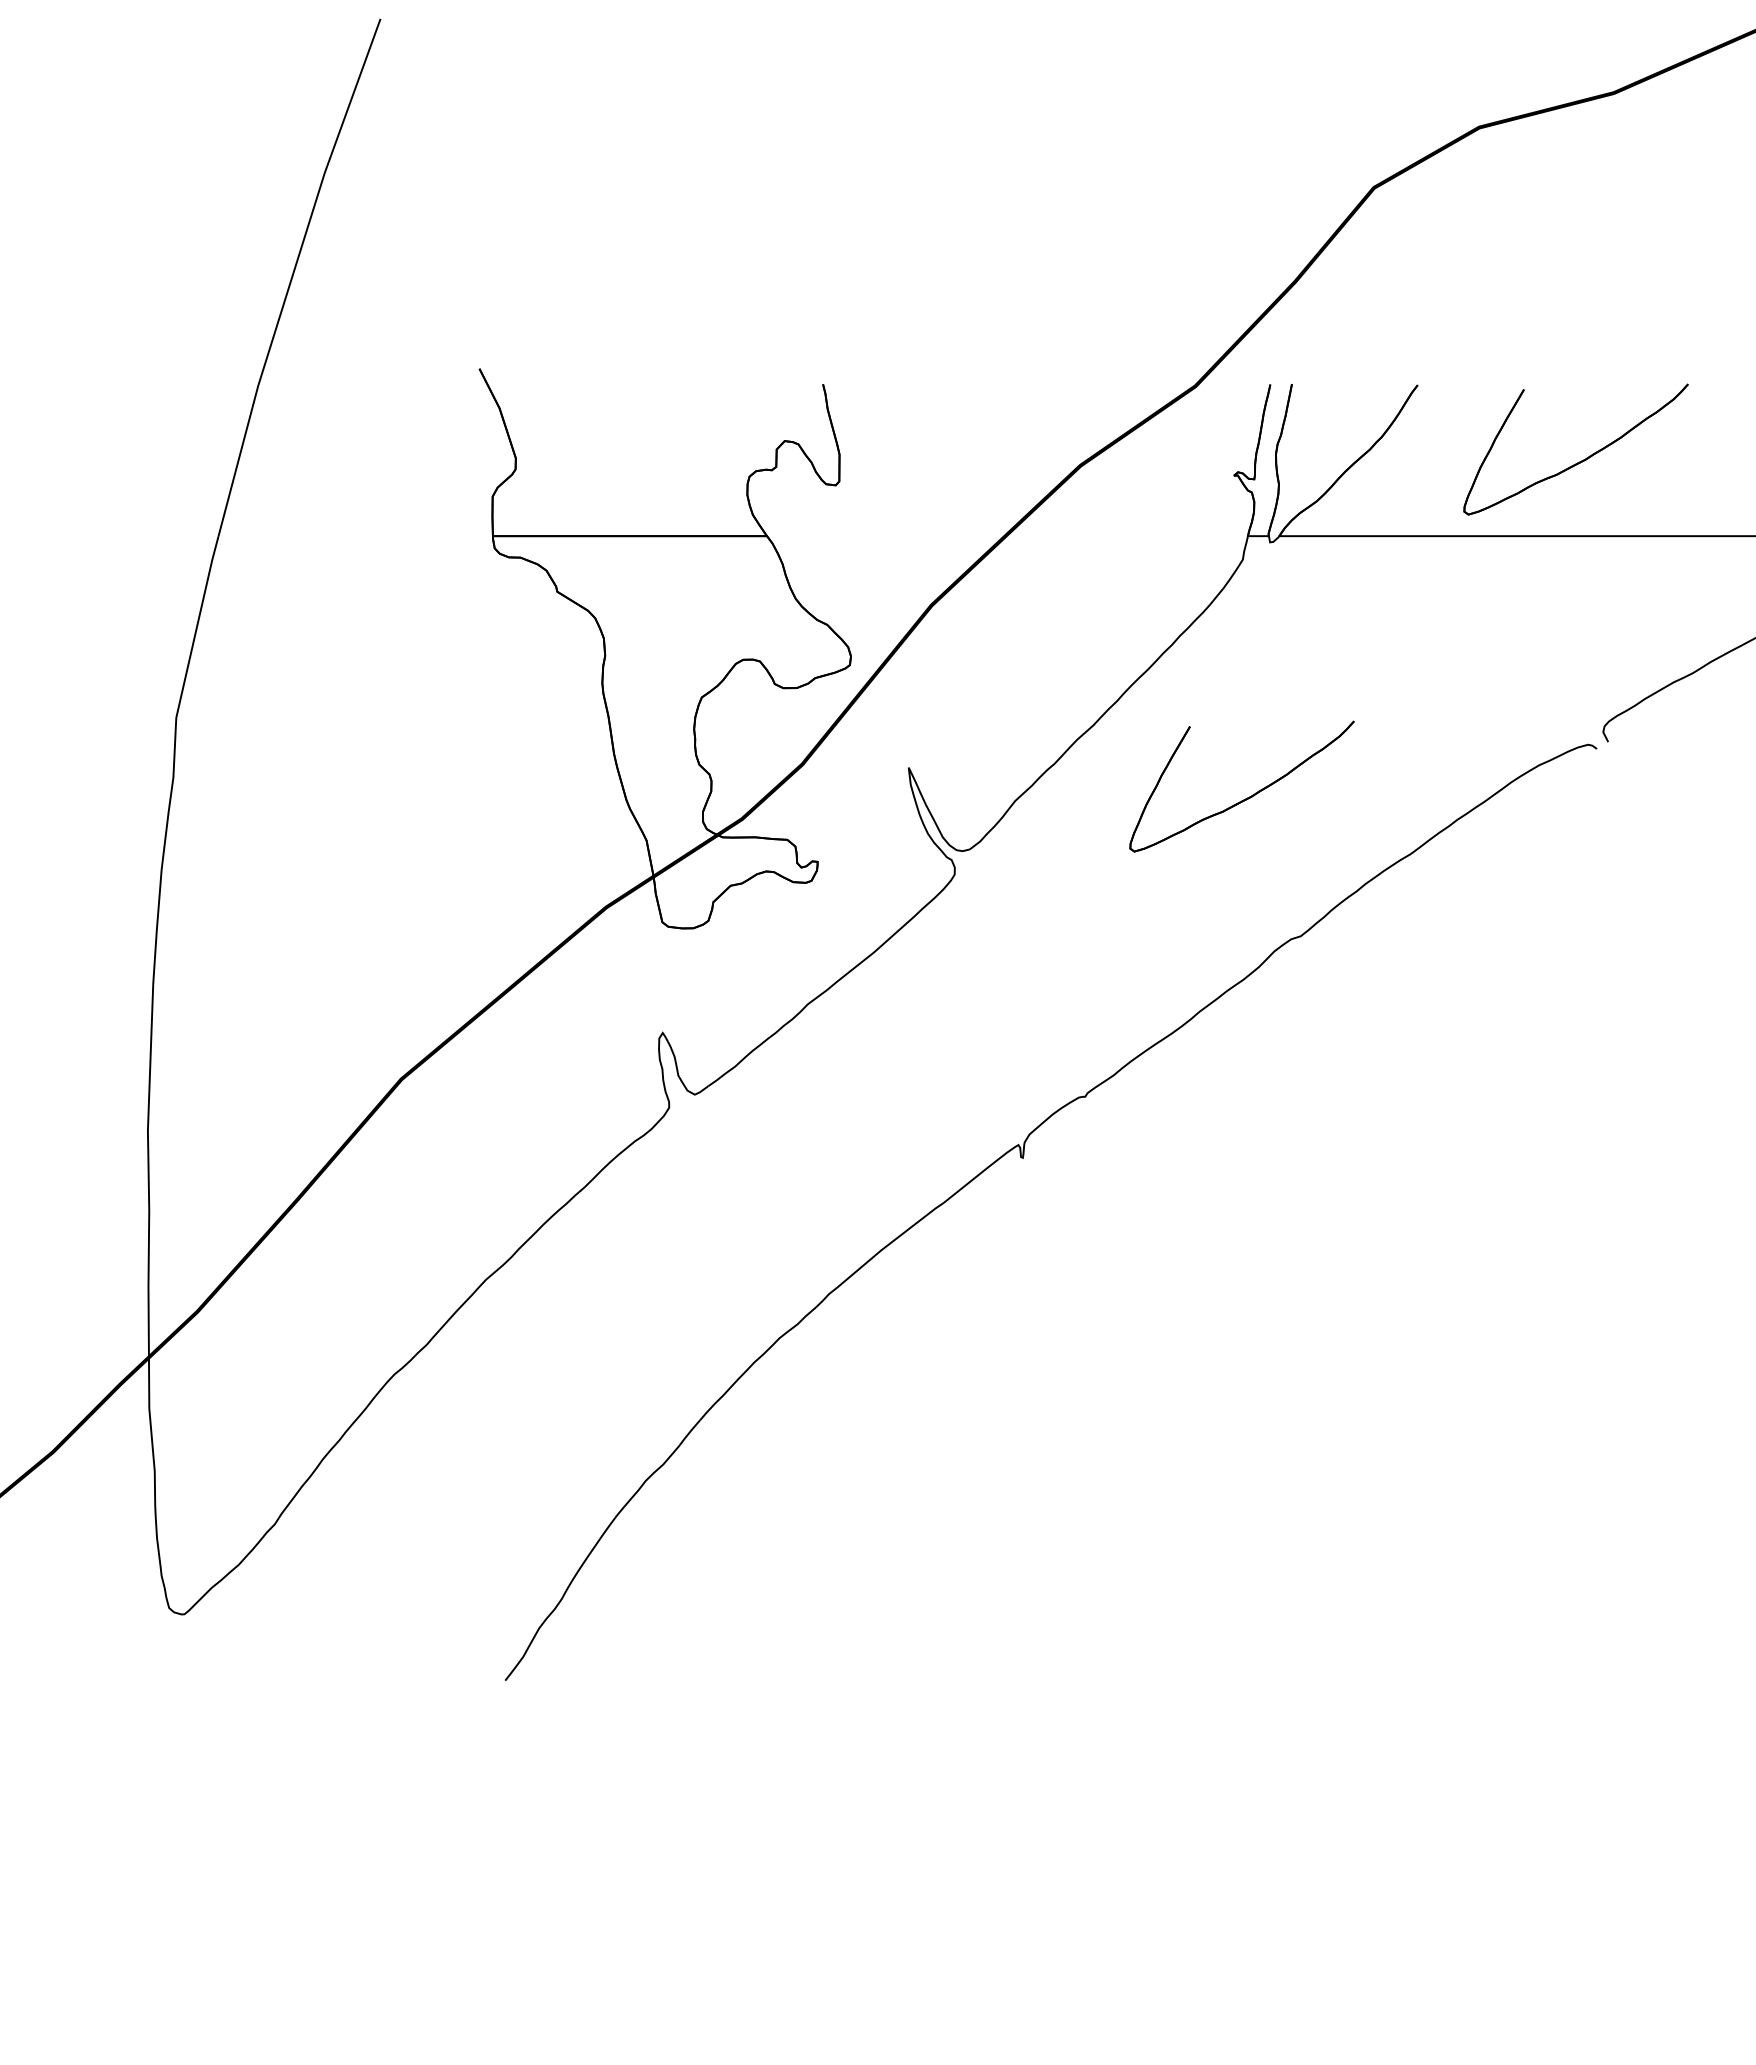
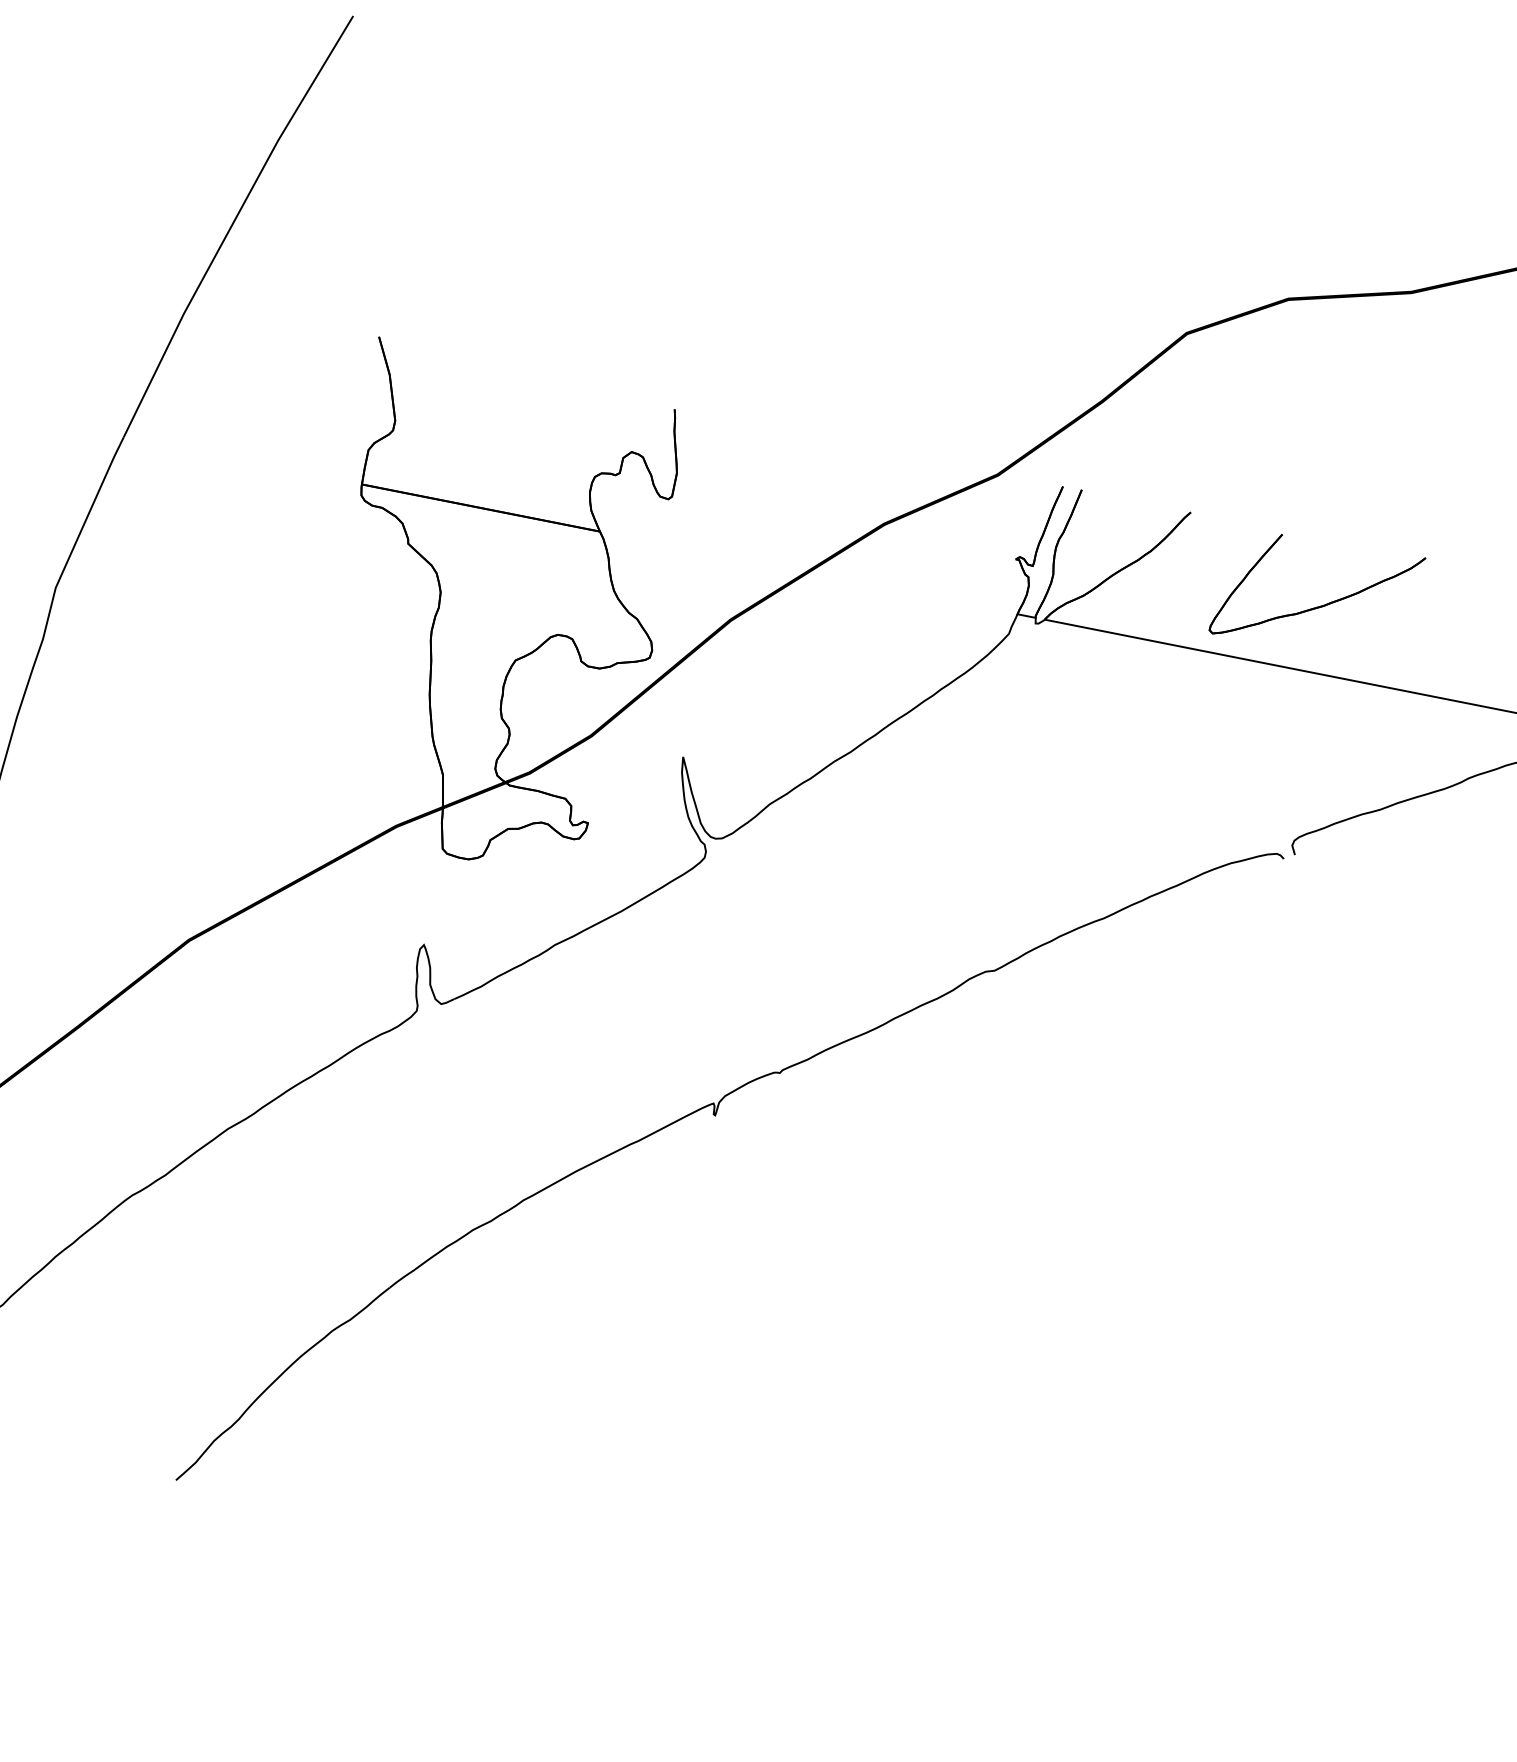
part: (1247, 797) -> (972, 841), removed

